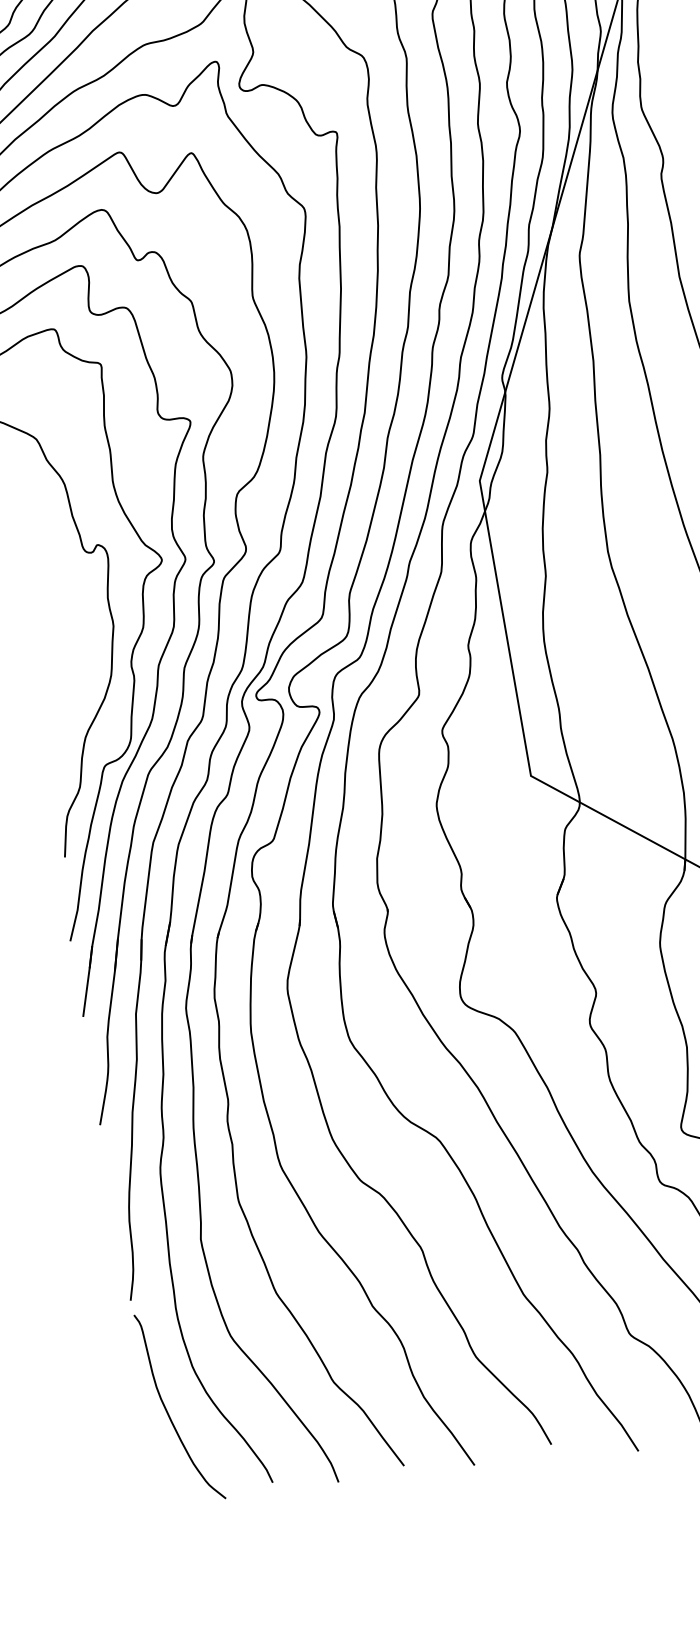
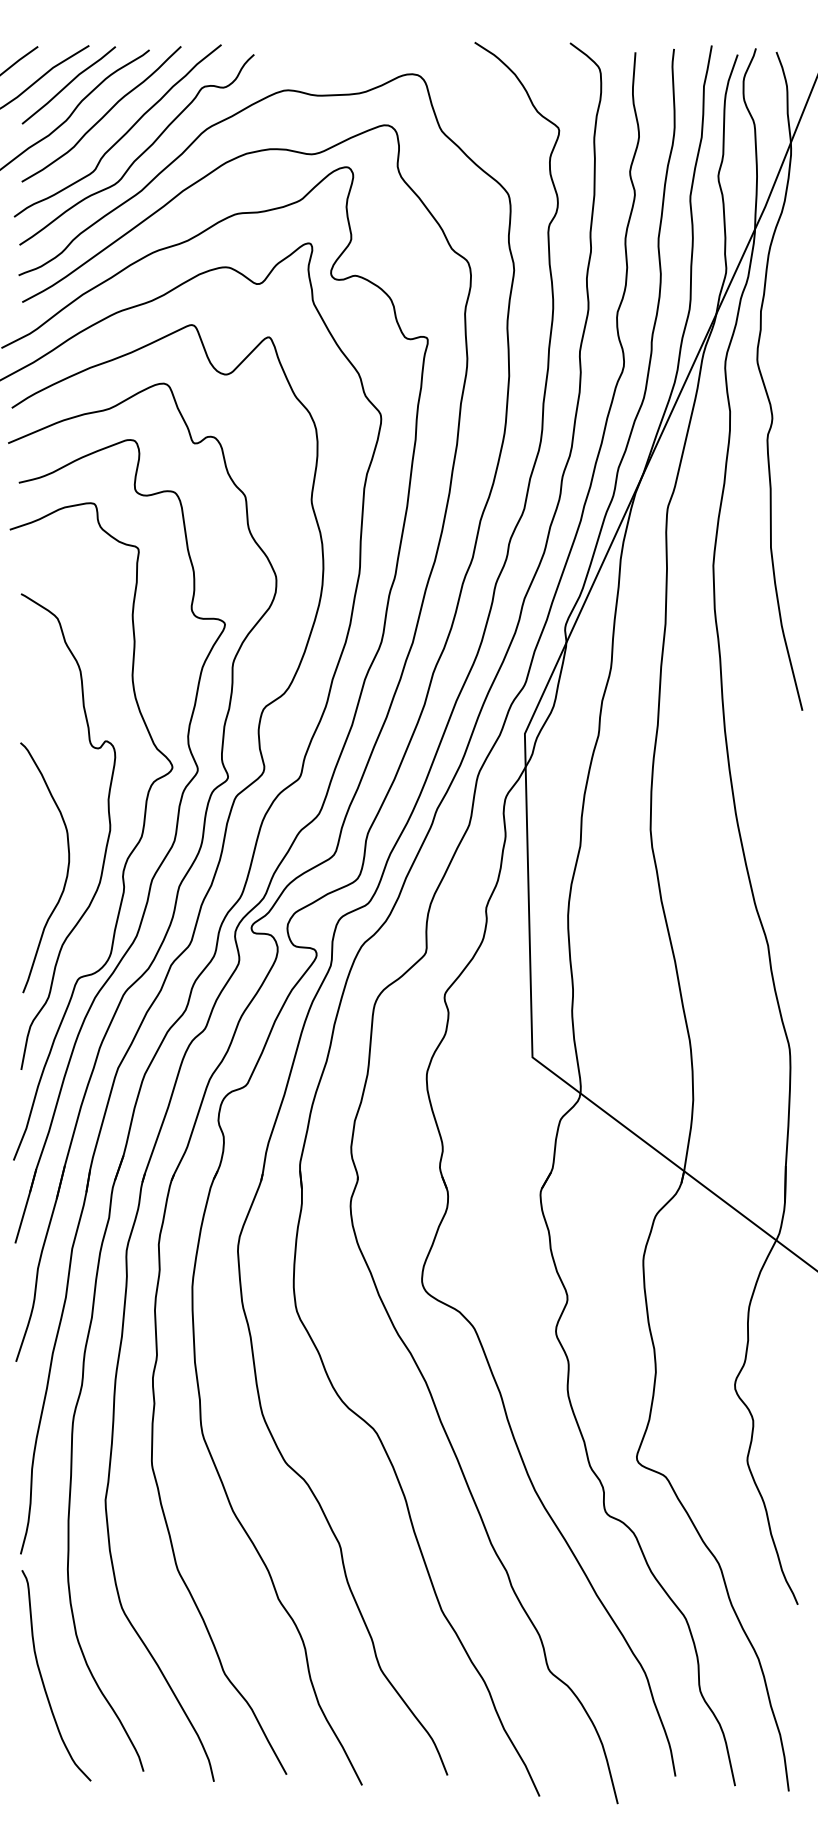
curve: (79, 670) -> (66, 872), added

